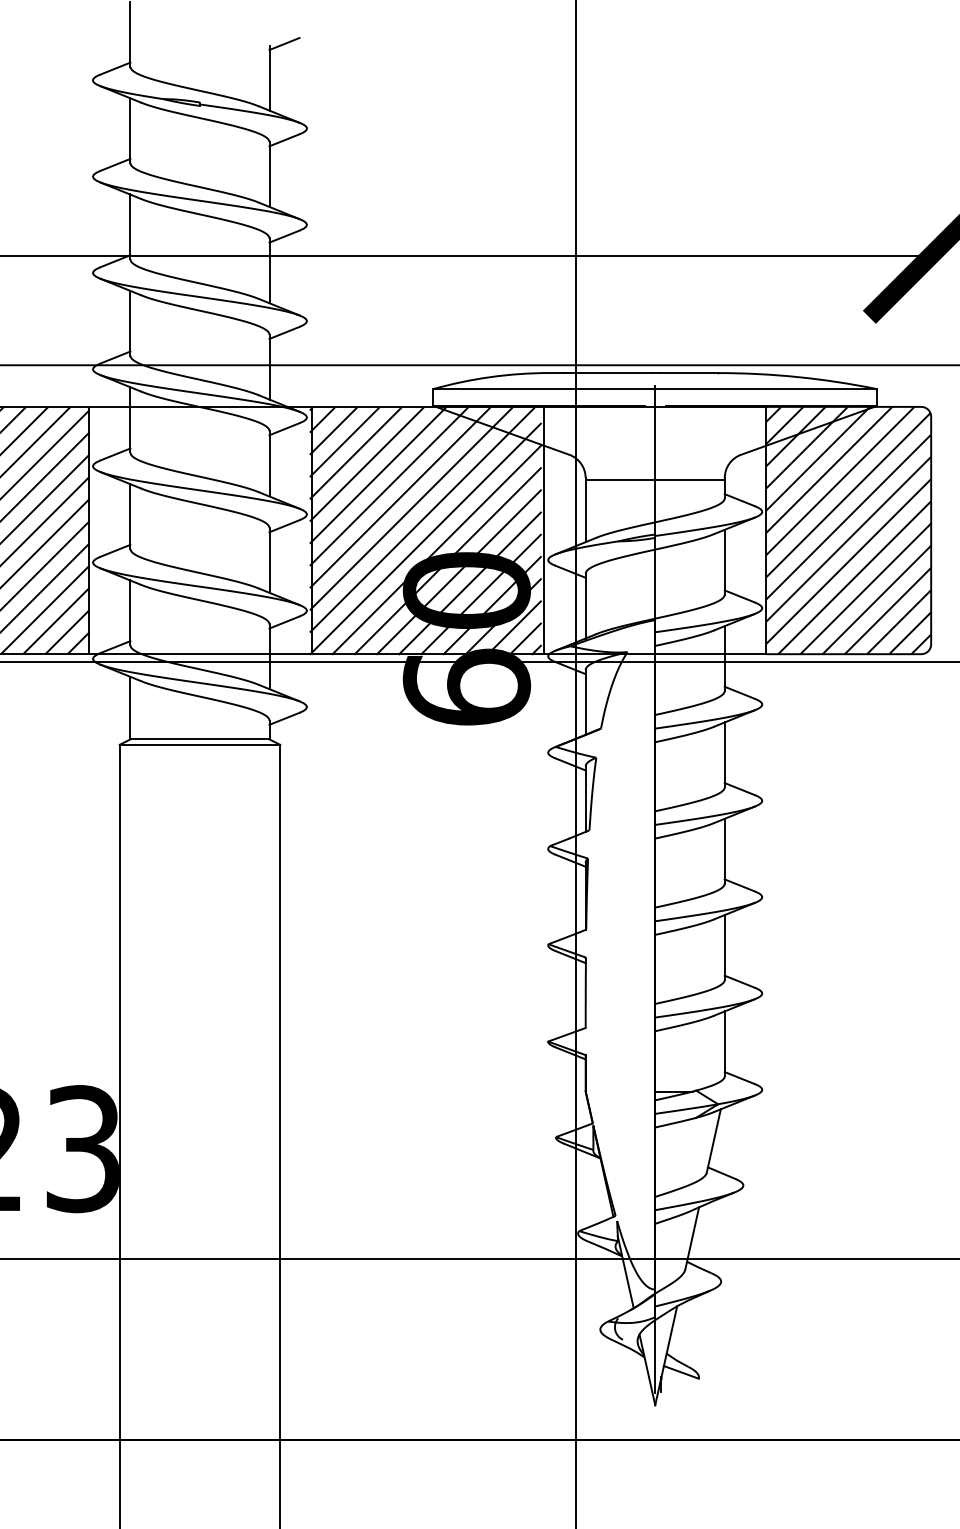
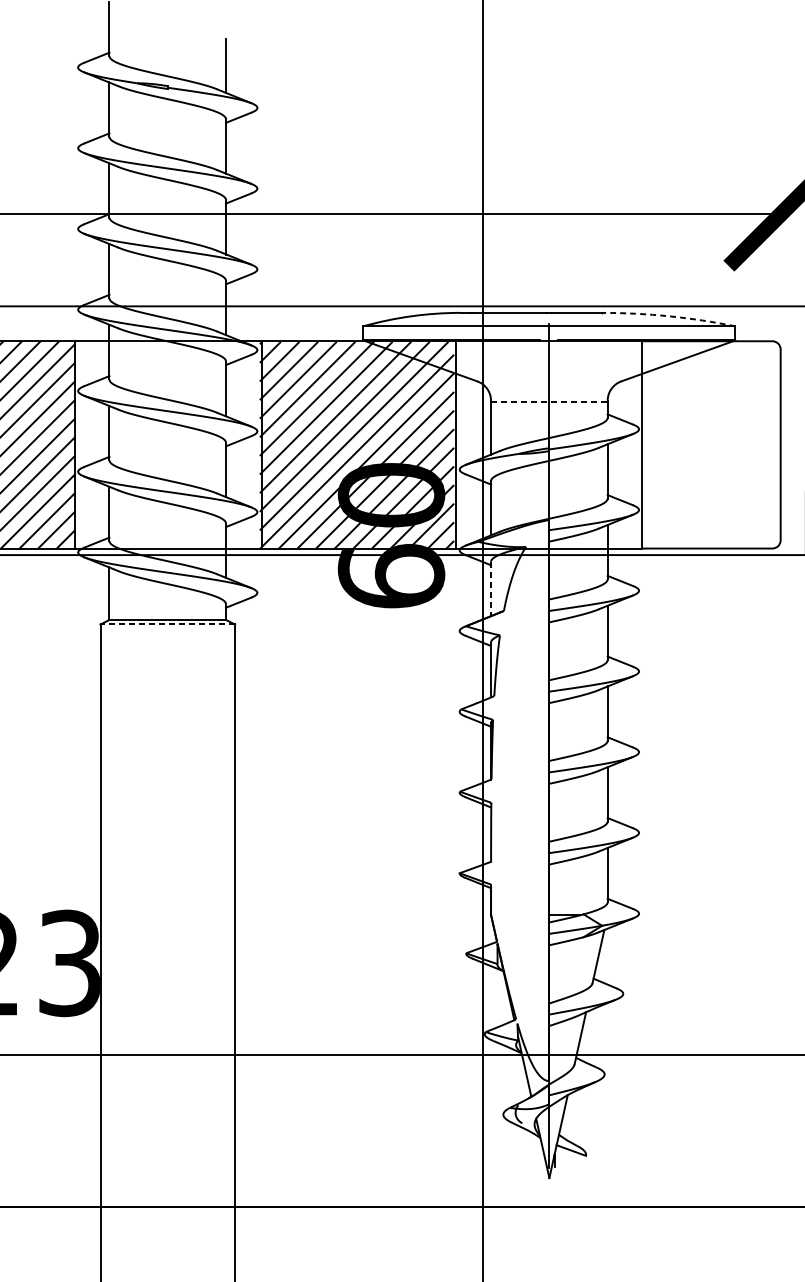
line: (284, 44) -> (238, 37), removed
arc: (797, 377) -> (668, 316), solid -> dashed
line: (655, 479) -> (549, 402), solid -> dashed
hatch: (848, 530) -> (711, 444), removed
line: (585, 702) -> (490, 589), solid -> dashed
line: (199, 744) -> (167, 624), solid -> dashed

